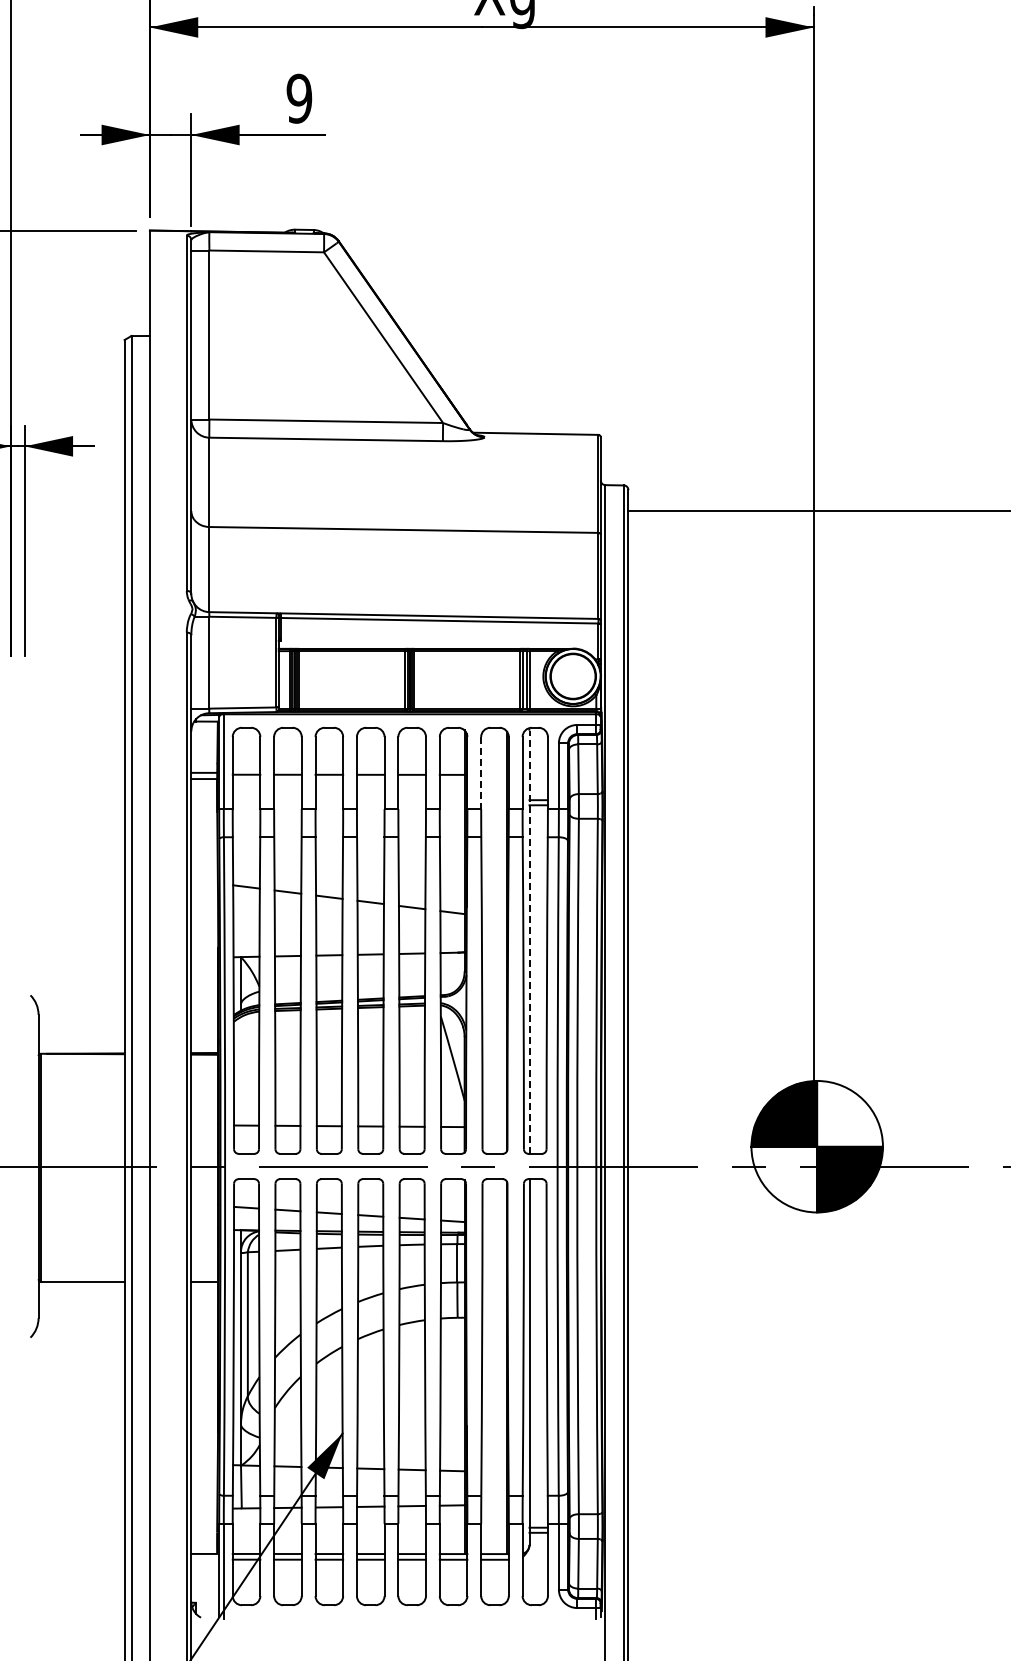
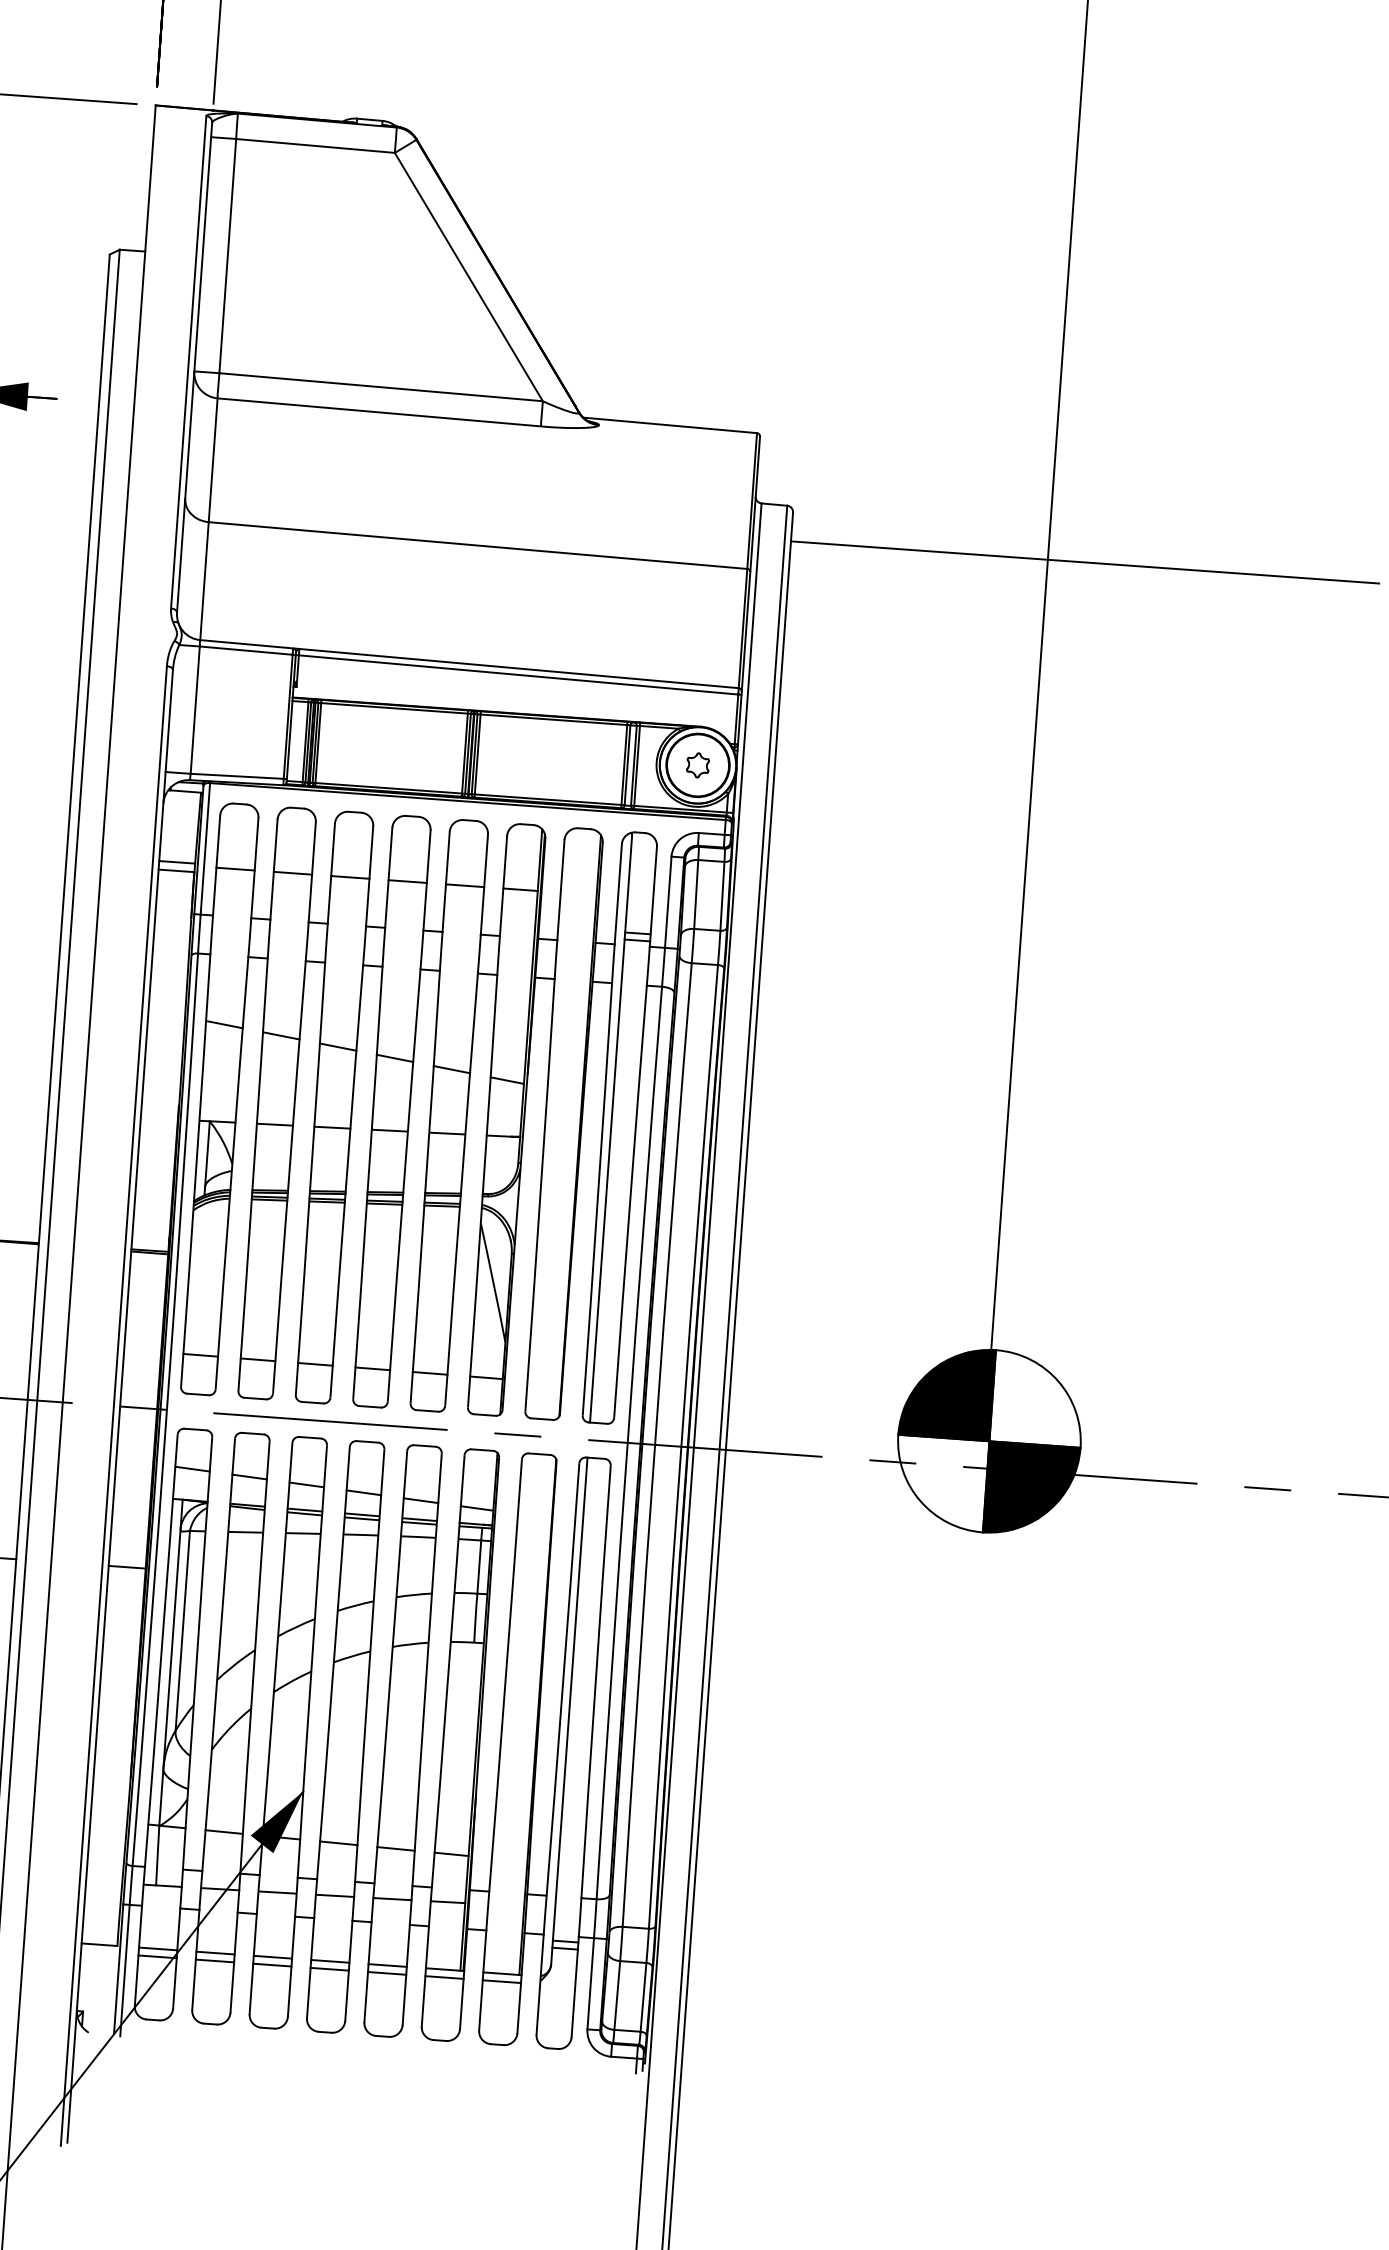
part: (572, 676) -> (697, 765), added
line: (481, 773) -> (561, 890), dashed -> solid
line: (529, 942) -> (611, 1129), dashed -> solid

